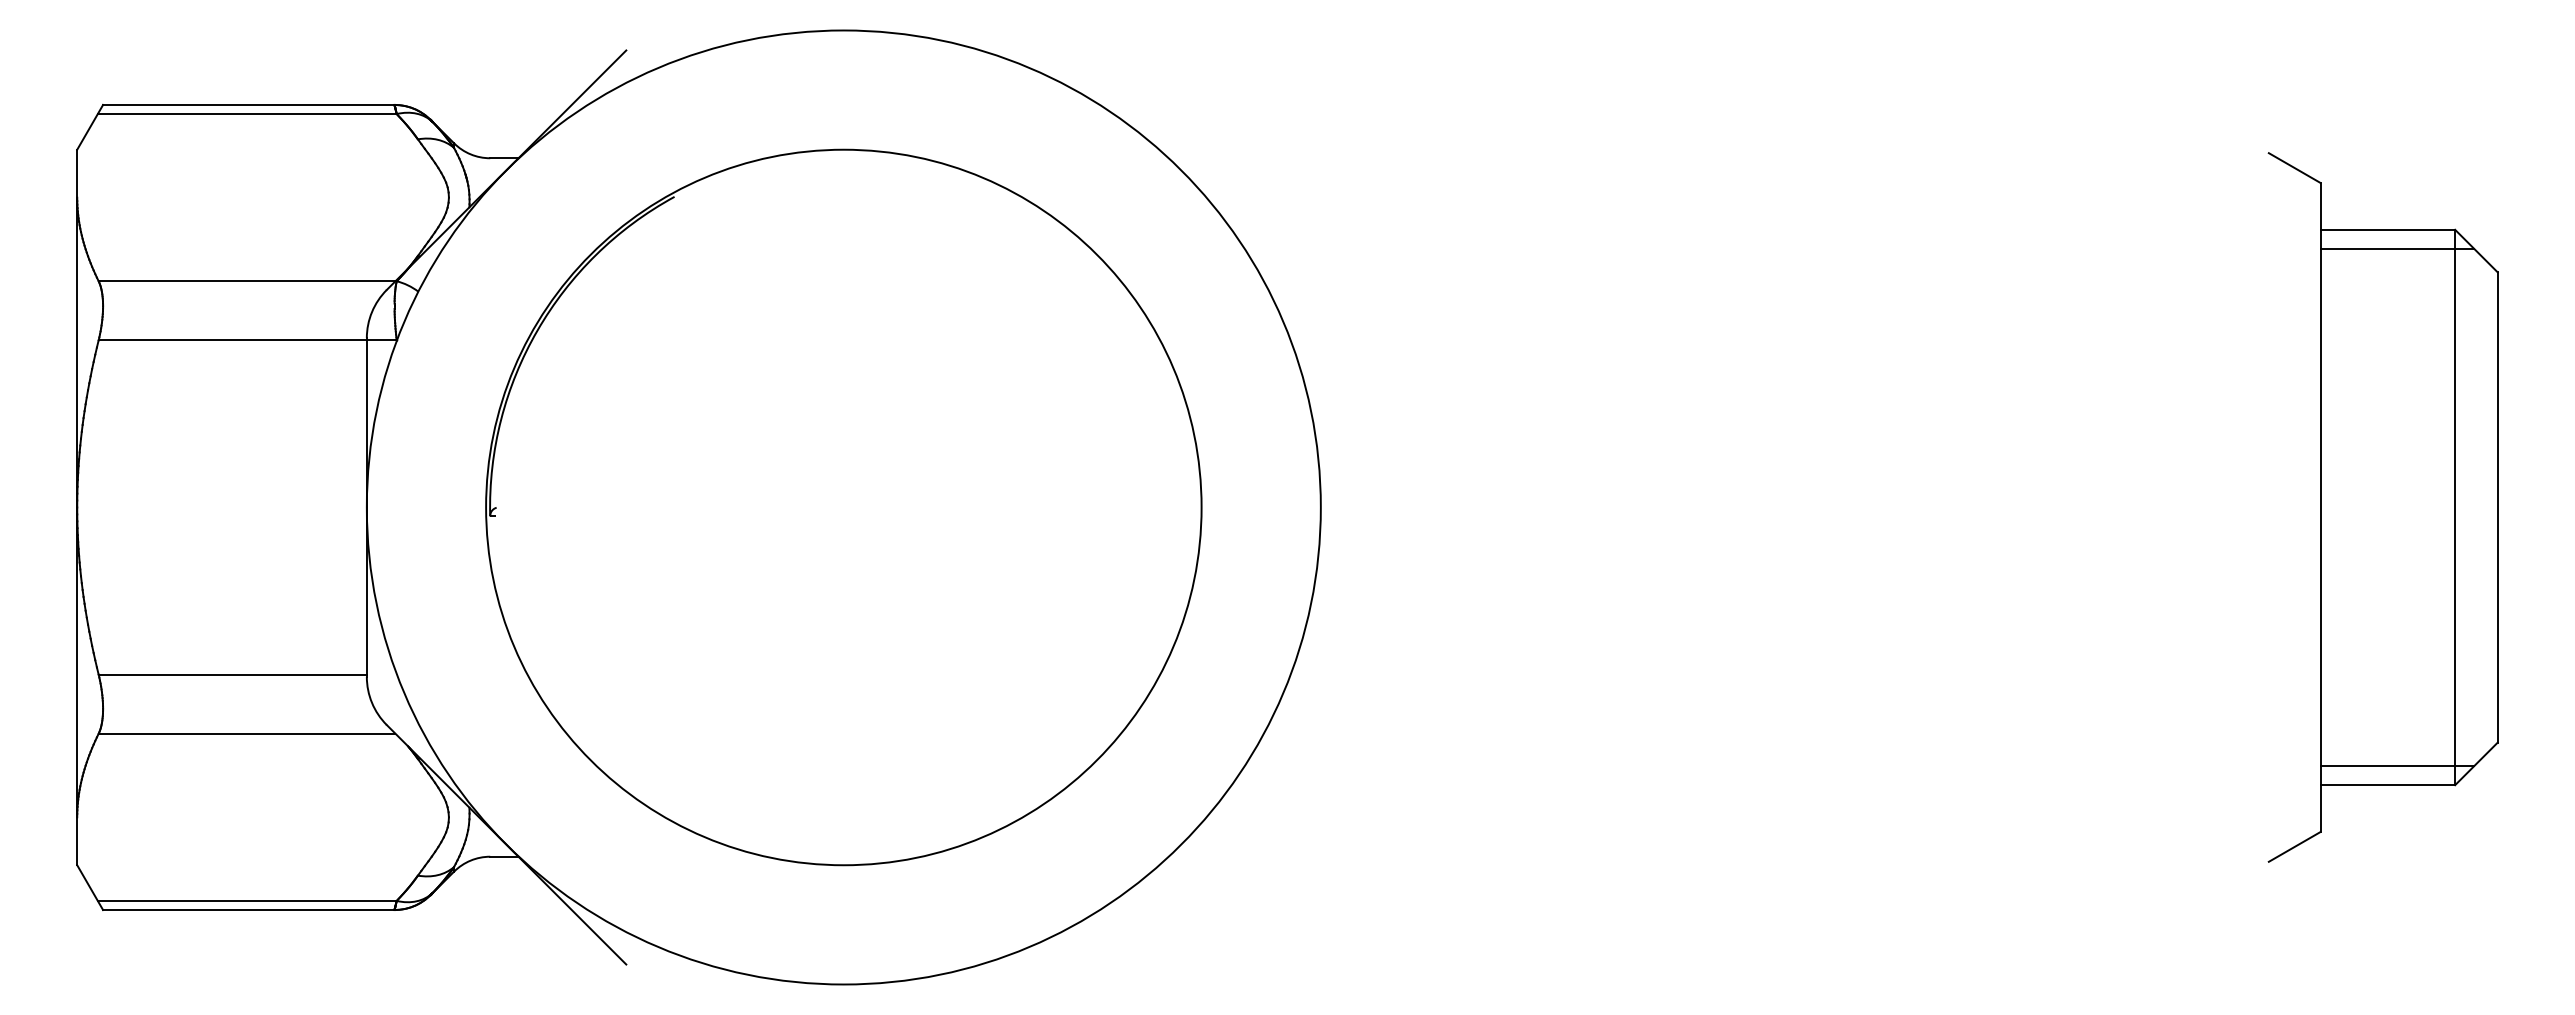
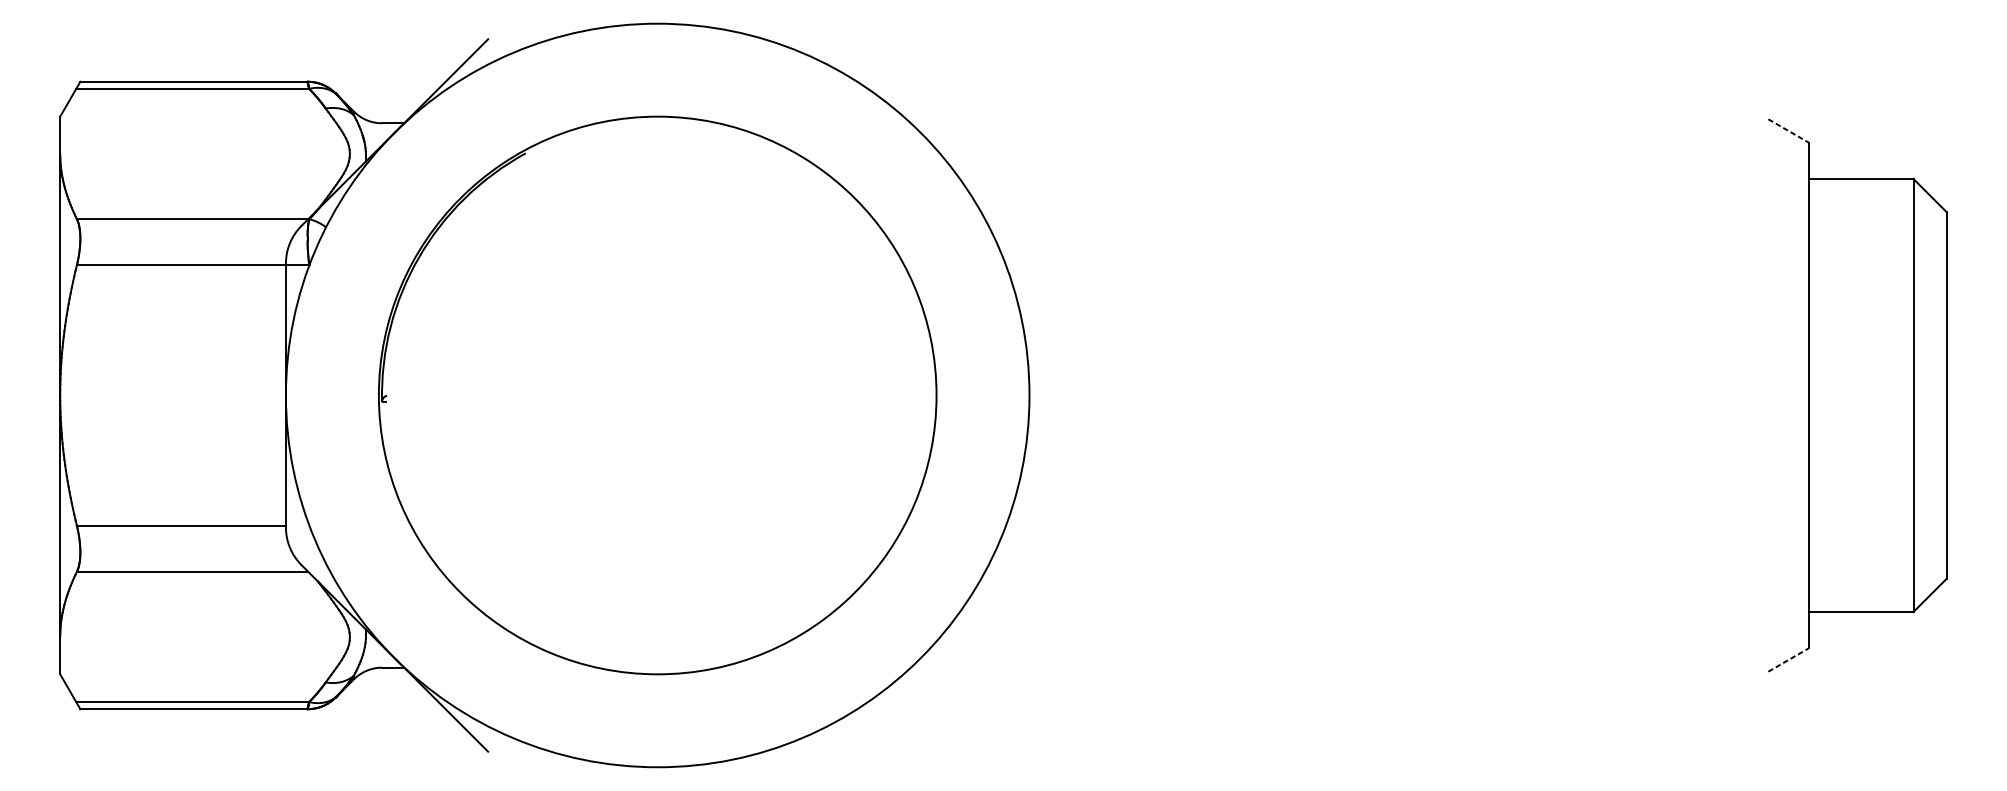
line: (2294, 168) -> (1788, 131), solid -> dashed
line: (2396, 248) -> (1867, 193), removed
line: (2396, 766) -> (1867, 597), removed
line: (2294, 846) -> (1788, 659), solid -> dashed

